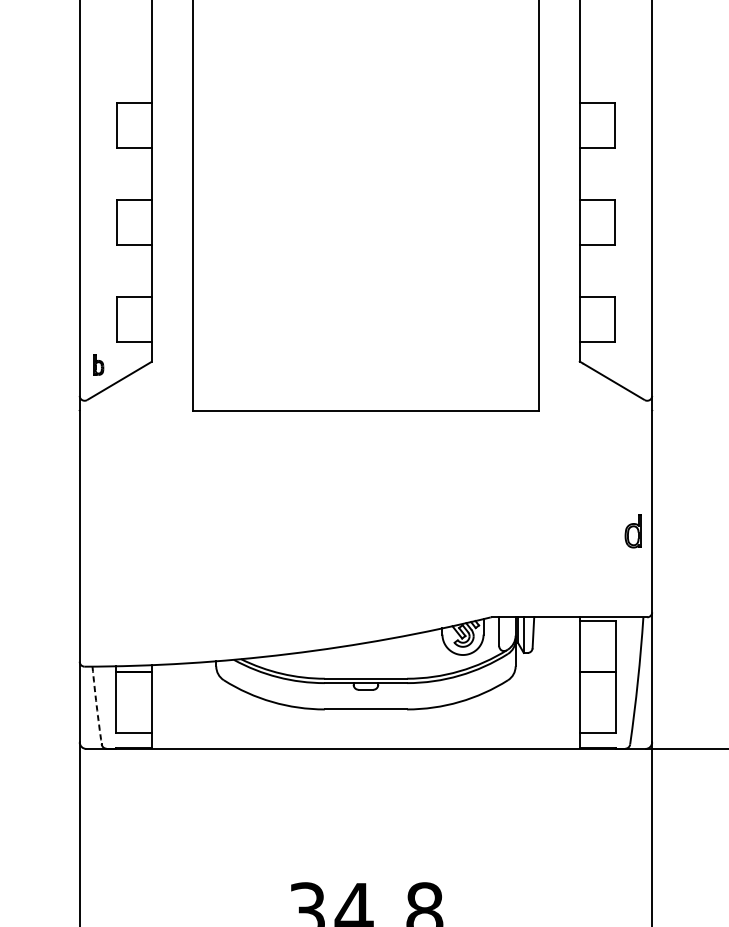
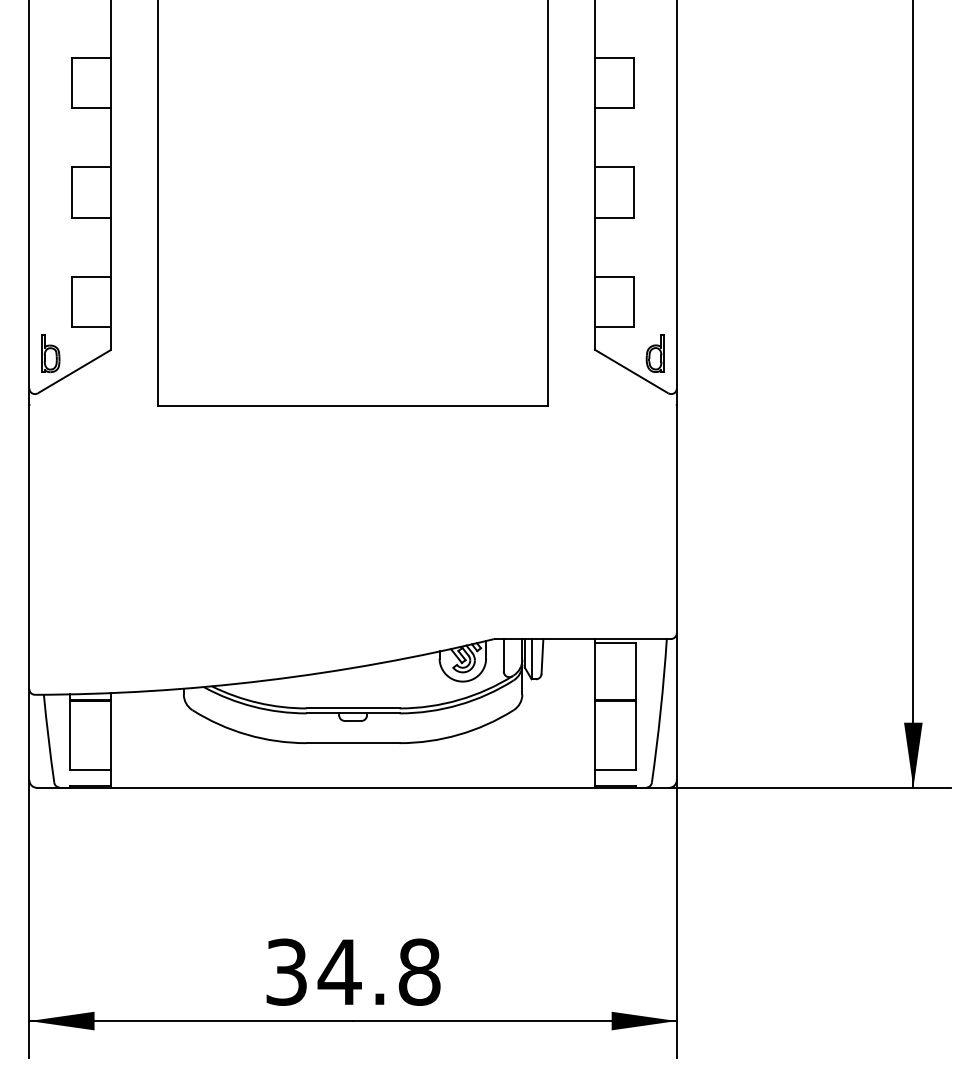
part: (98, 364) -> (50, 353), size x1.67
part: (632, 531) -> (654, 353), moved
arc: (96, 705) -> (48, 738), dashed -> solid

